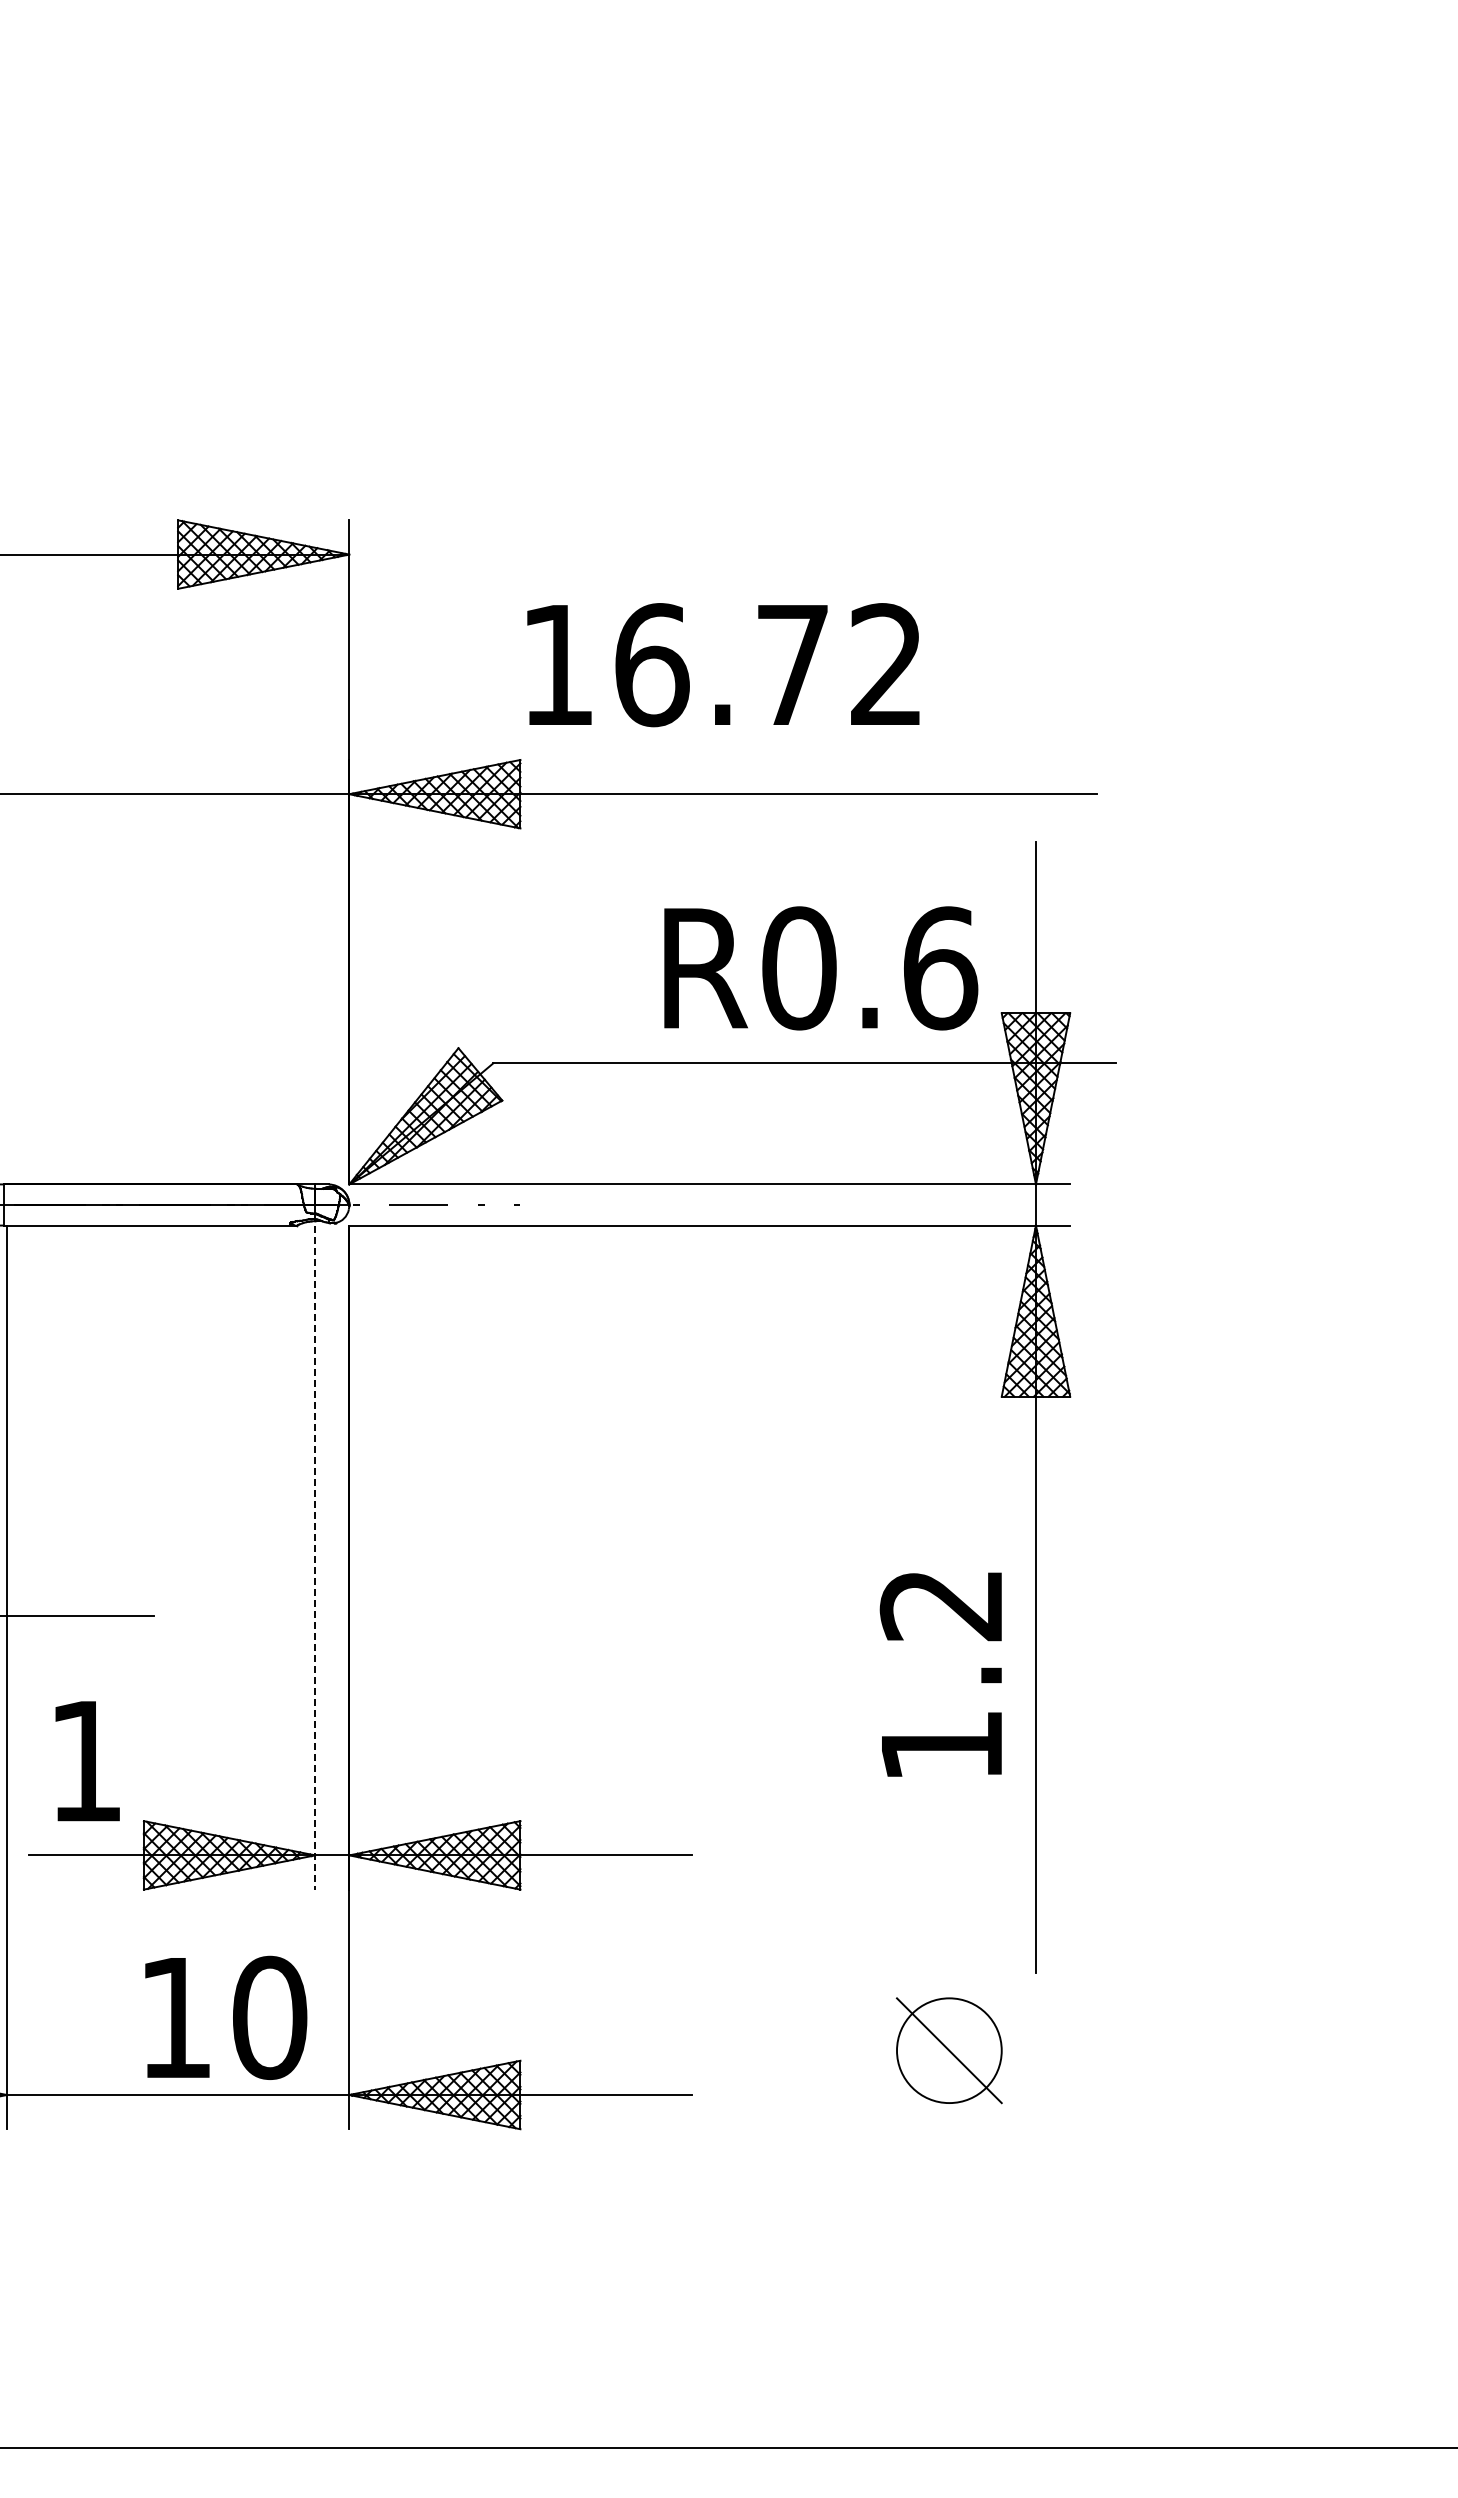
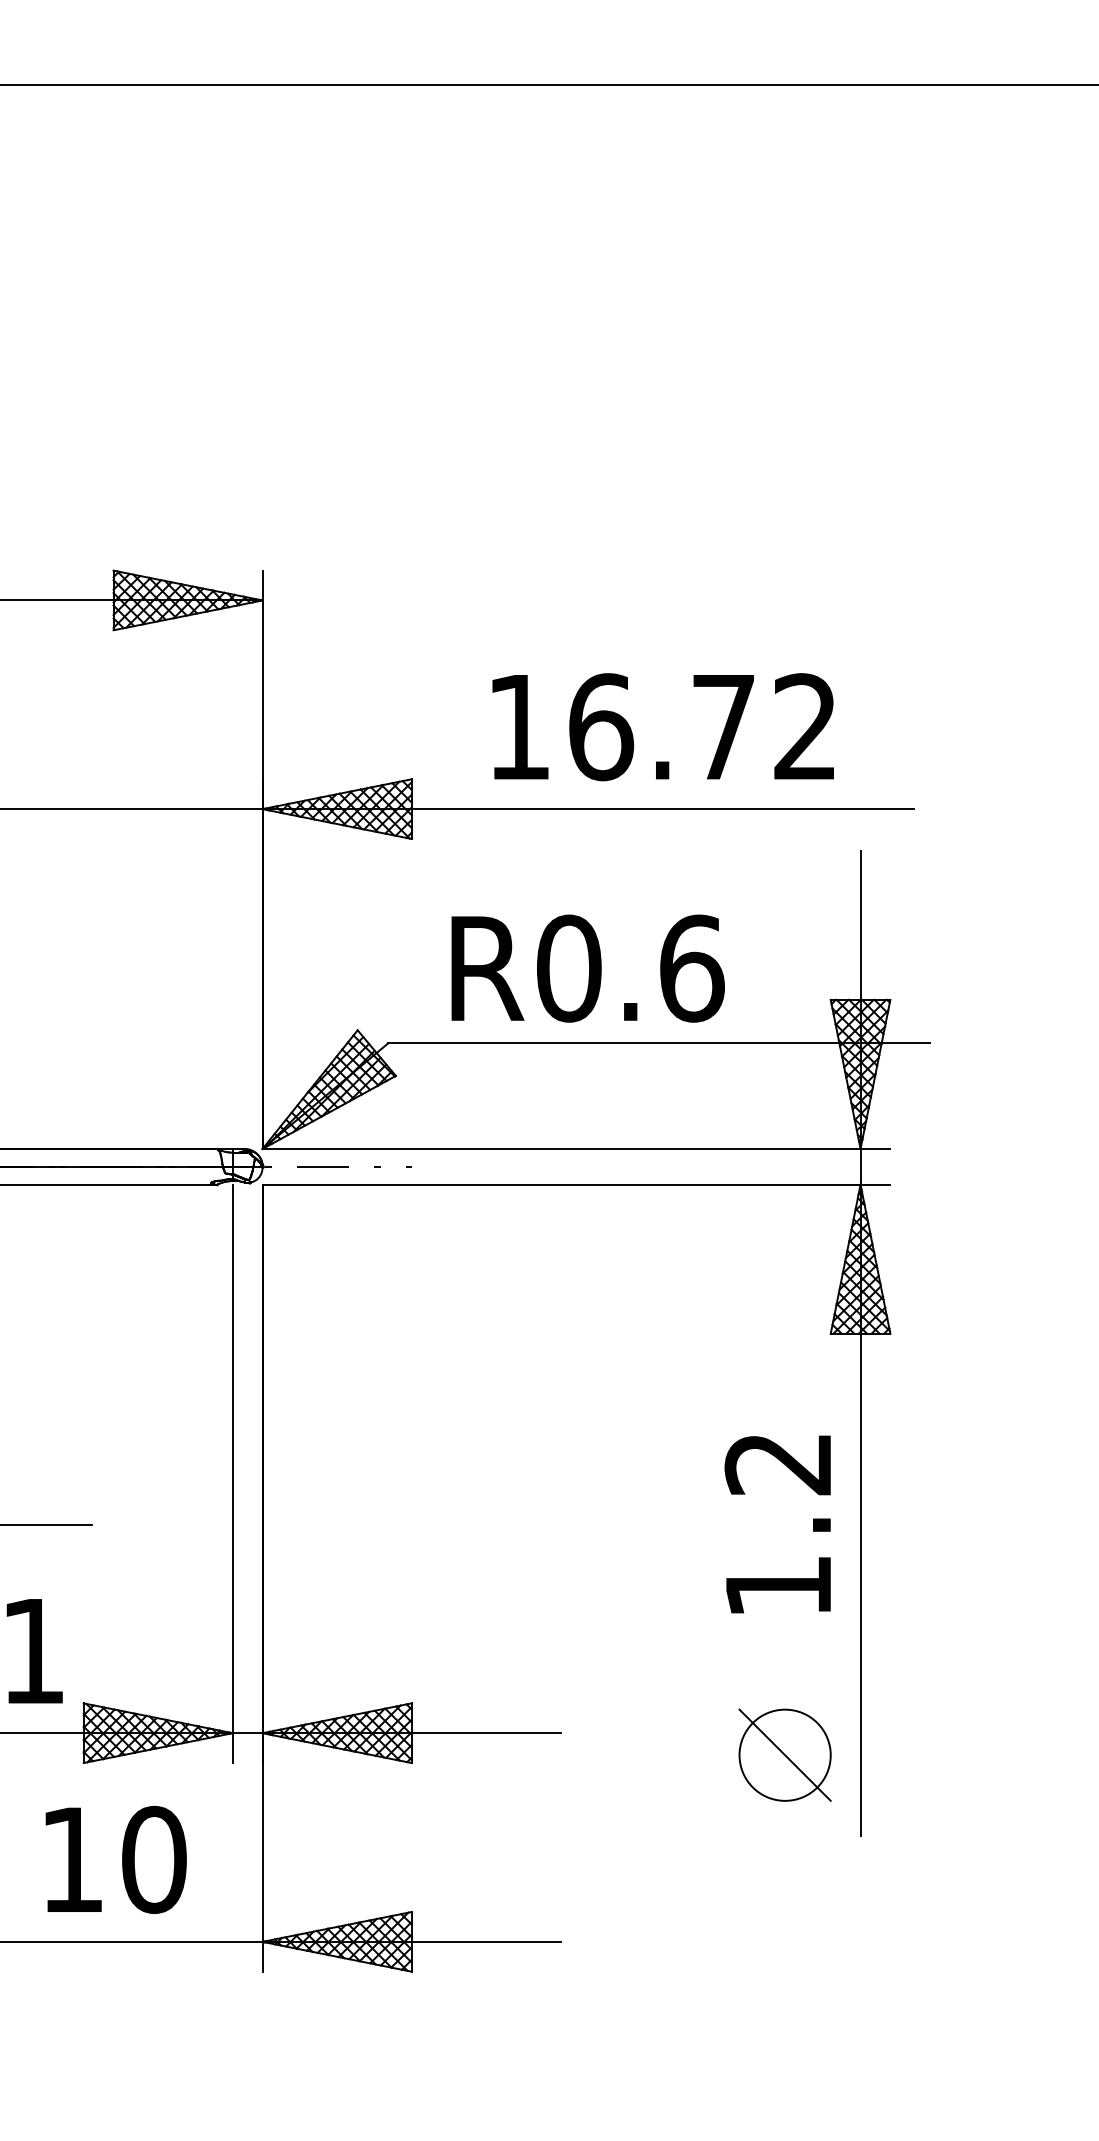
text: (723, 665) -> (663, 727), moved
text: (821, 968) -> (588, 968), moved
line: (315, 1558) -> (233, 1474), dashed -> solid
text: (940, 1674) -> (777, 1524), moved
text: (226, 2017) -> (116, 1859), moved
part: (948, 2050) -> (784, 1755), moved

